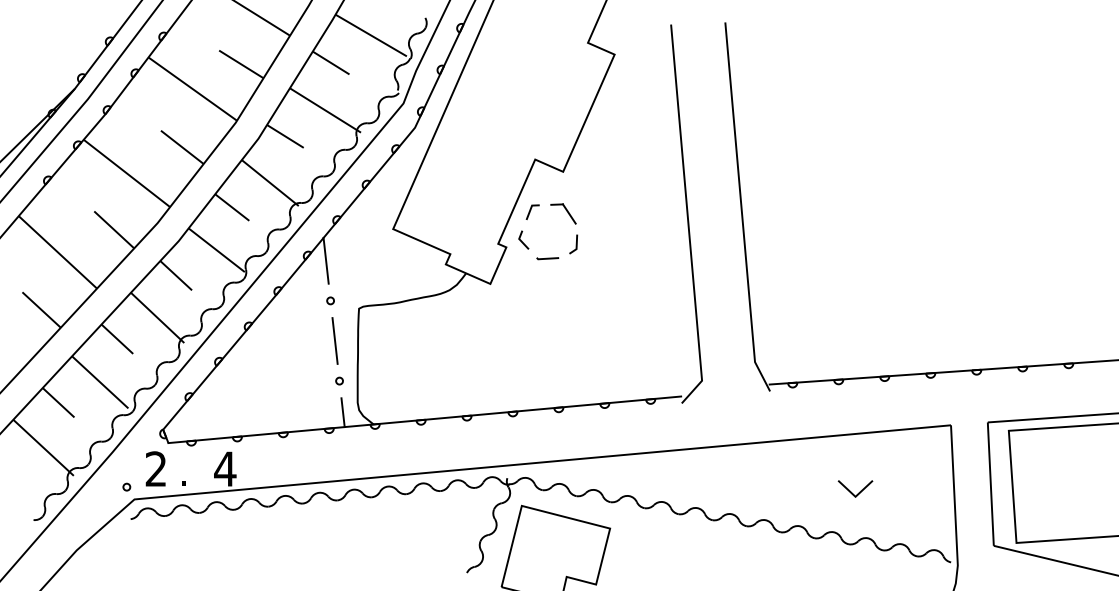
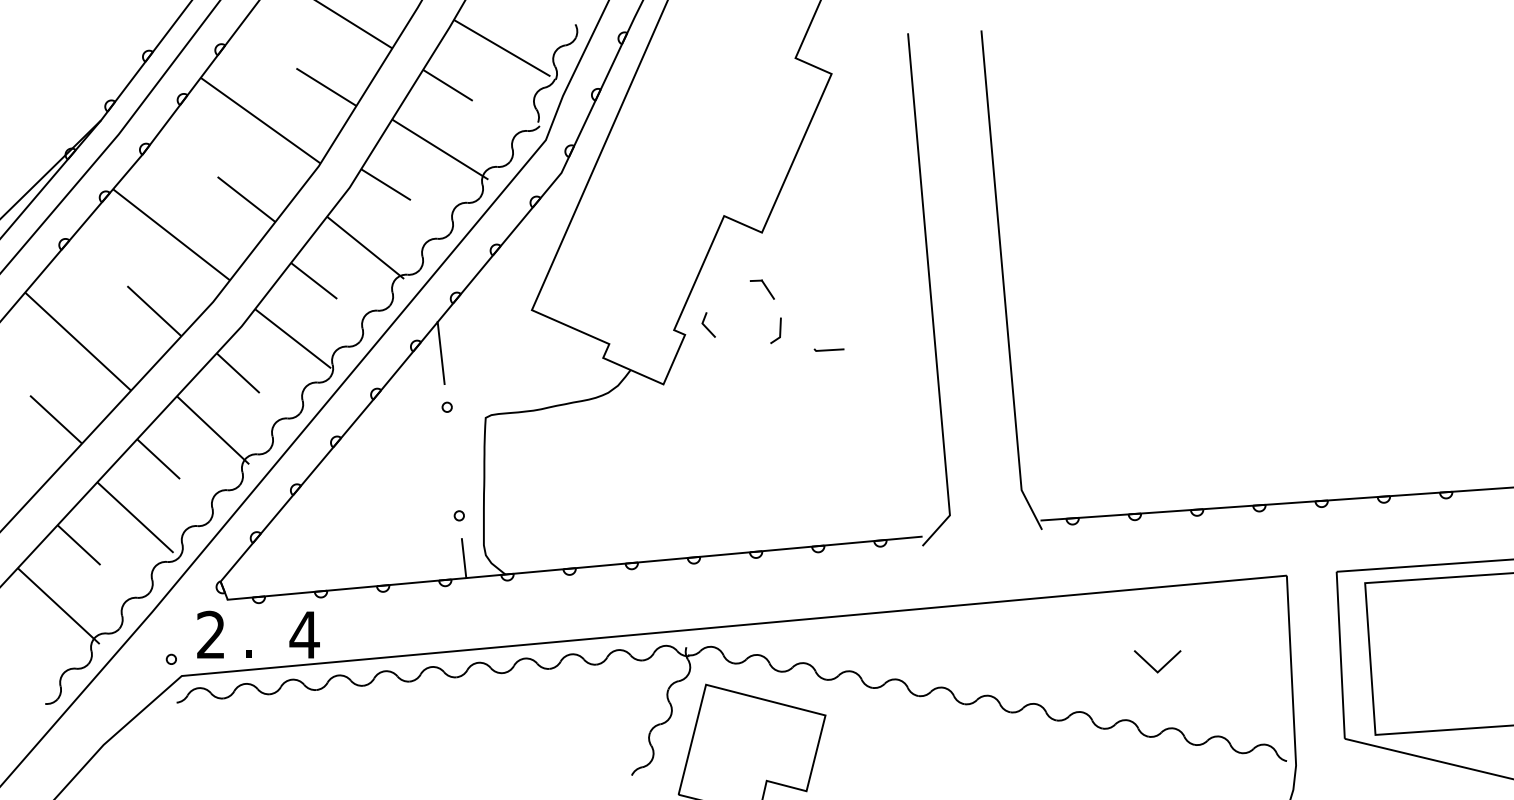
line: (530, 212) -> (717, 287), removed
part: (563, 213) -> (762, 289), size x0.7
line: (547, 258) -> (828, 349), moved
line: (334, 340) -> (452, 460), removed

